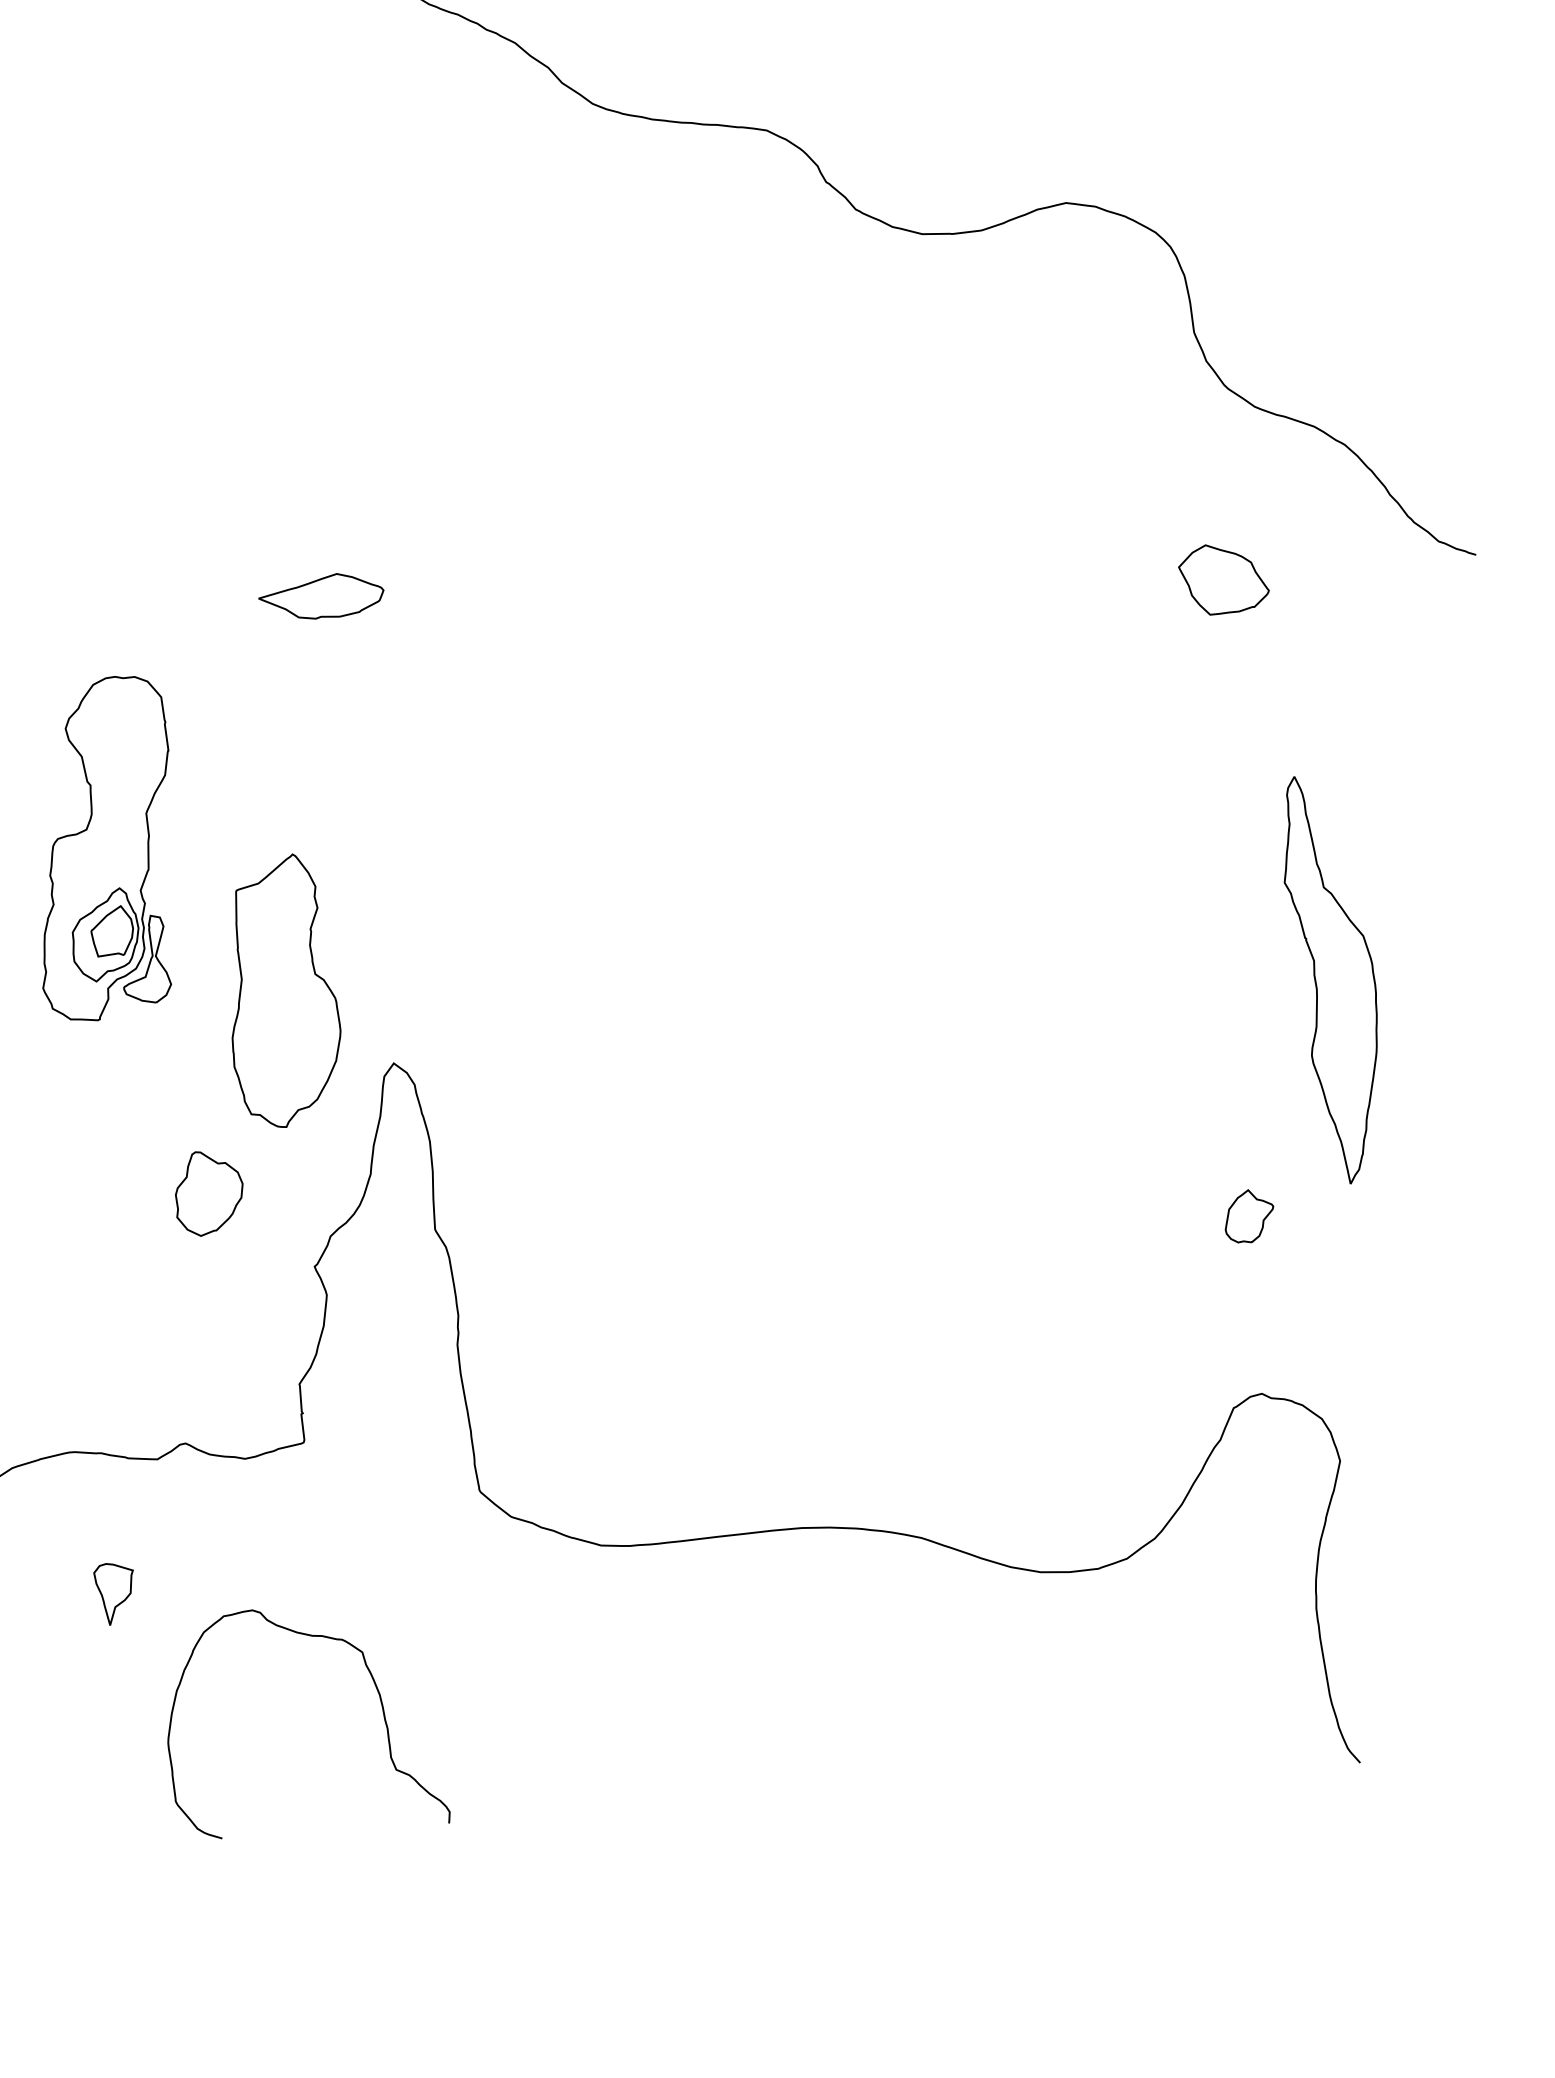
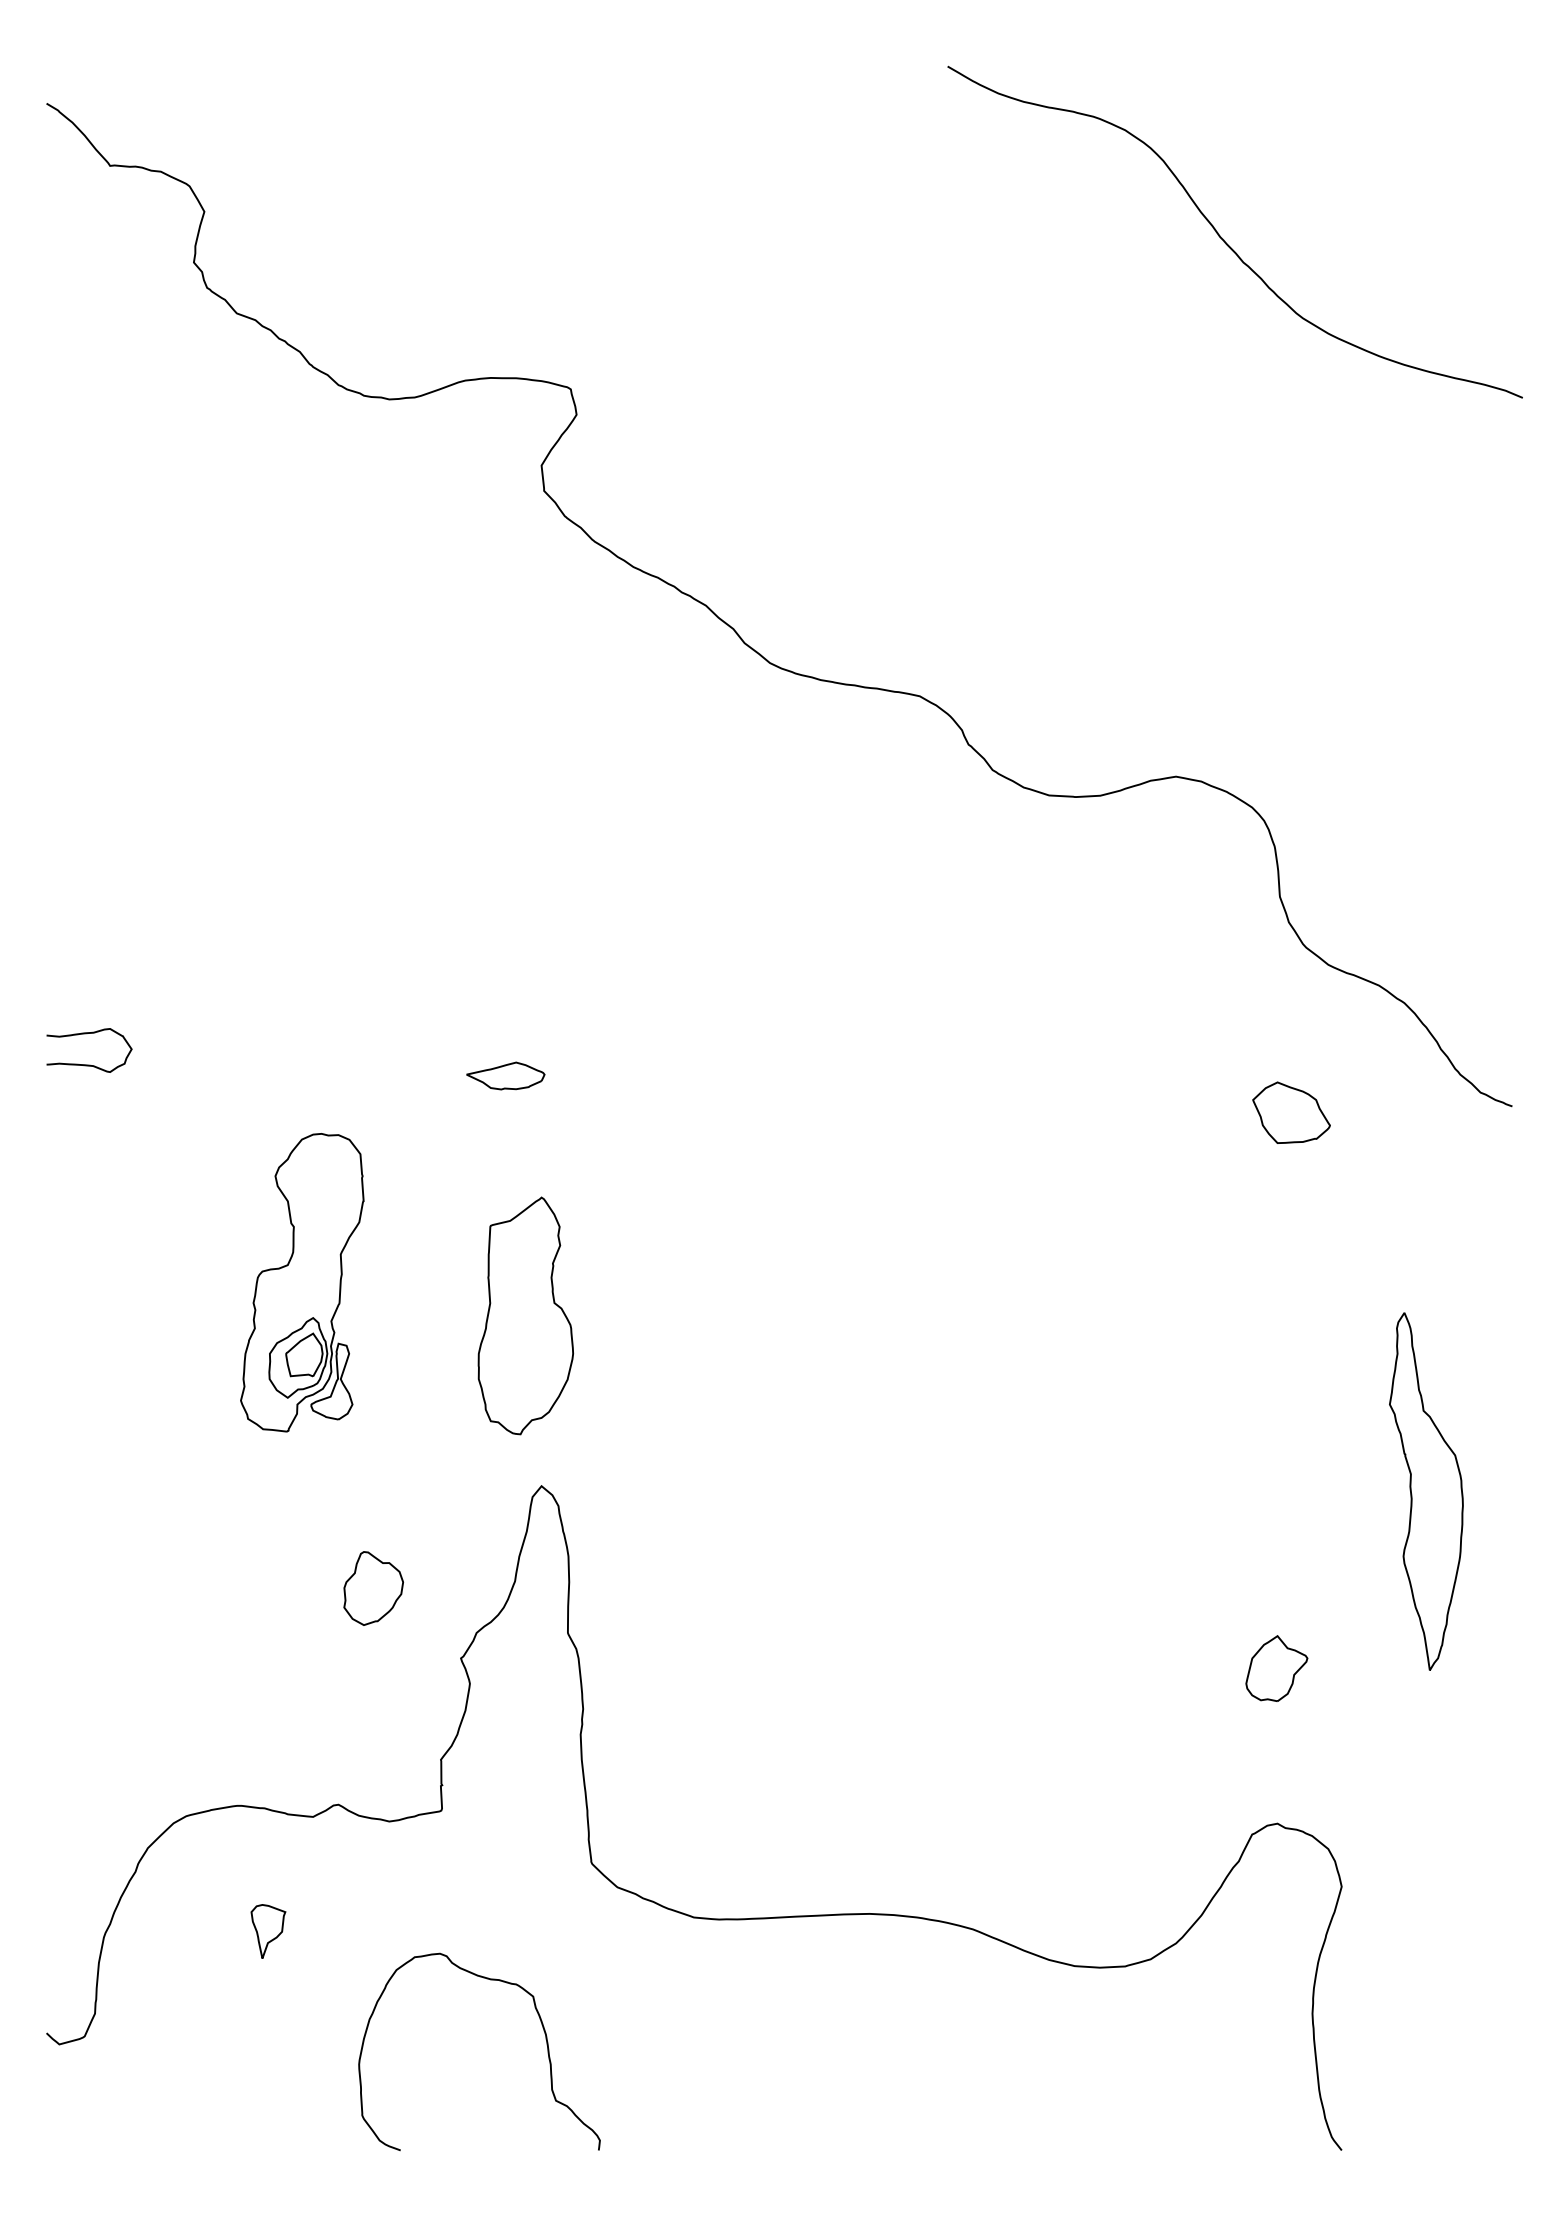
part: (321, 596) -> (505, 1075), size x0.71
part: (1333, 979) -> (1426, 1491), moved
part: (283, 990) -> (525, 1315), moved
part: (1248, 1216) -> (1276, 1668), size x1.43
curve: (376, 1691) -> (543, 2031), moved

